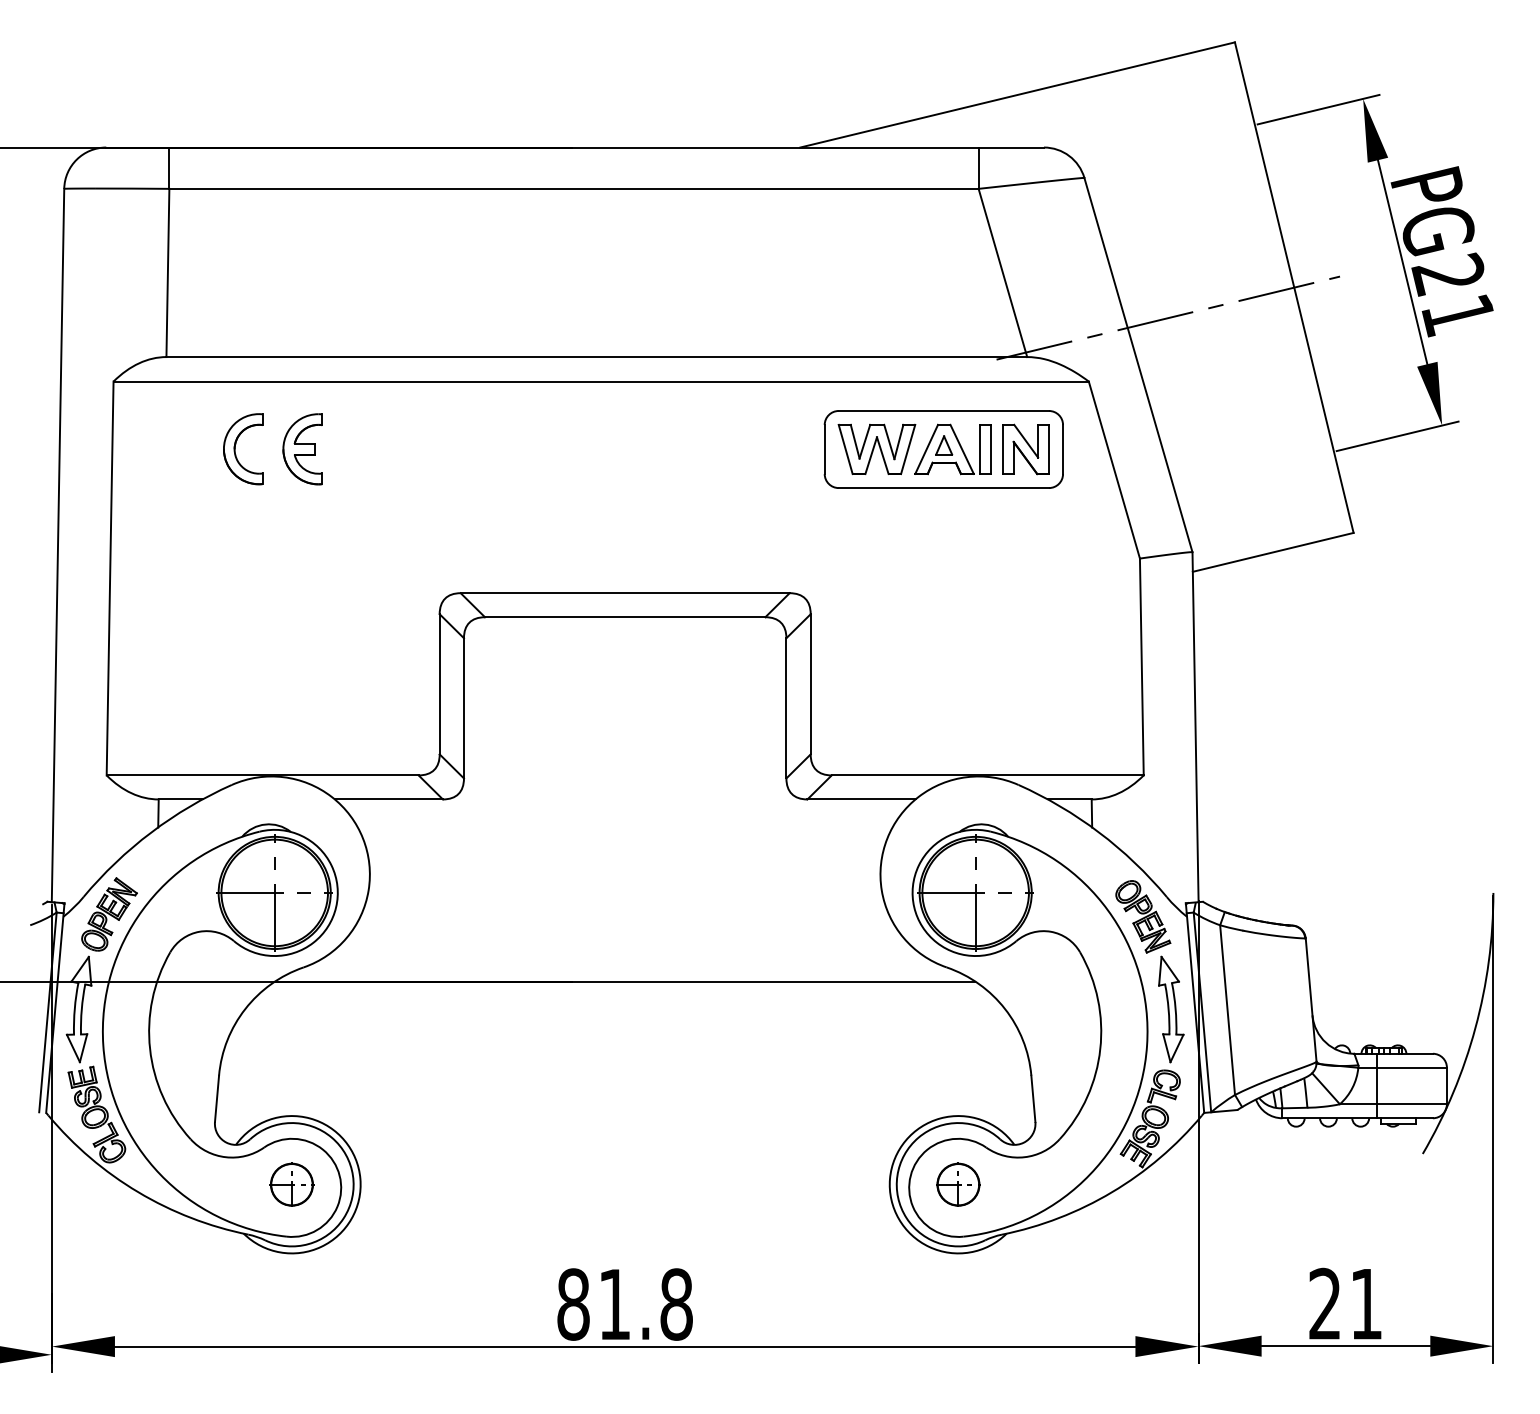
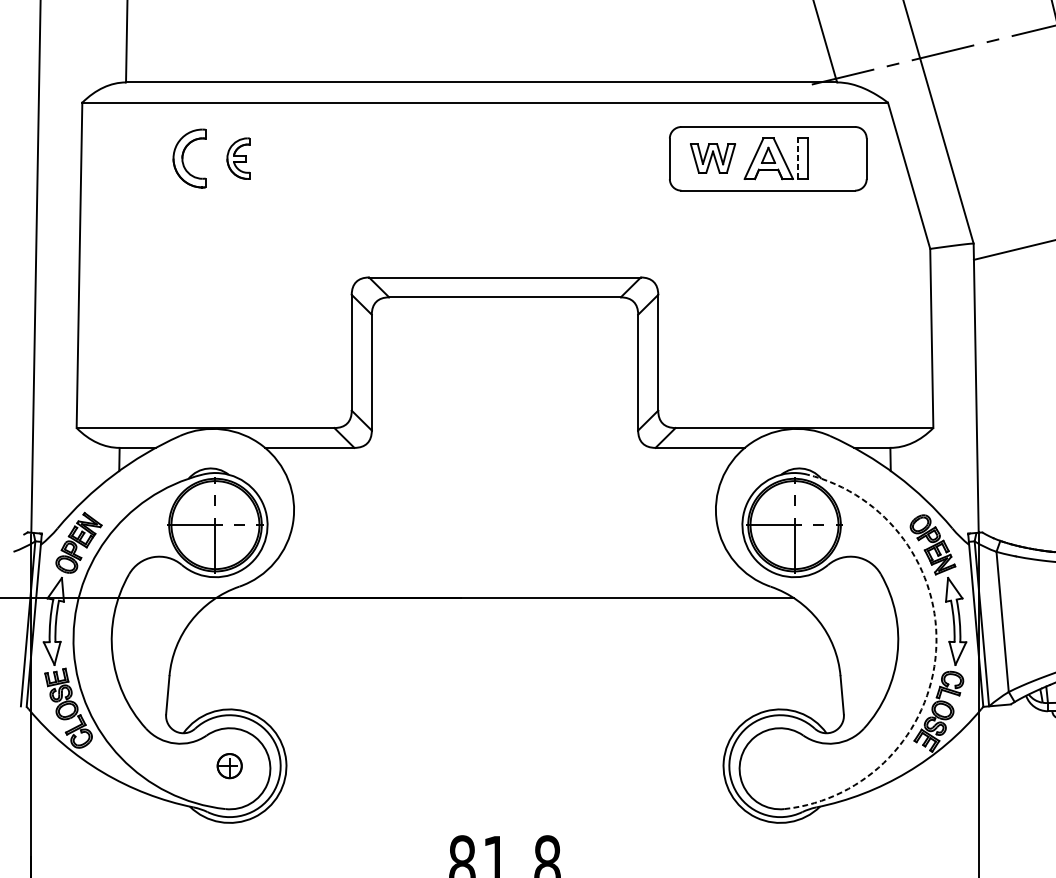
part: (876, 448) -> (712, 157), size x0.7
part: (302, 449) -> (238, 158), size x0.7
line: (979, 449) -> (797, 158), solid -> dashed
part: (1025, 449) -> (835, 158), removed
arc: (1147, 1045) -> (936, 651), solid -> dashed
part: (291, 1184) -> (229, 765), size x0.7
part: (958, 1184) -> (780, 765), removed

